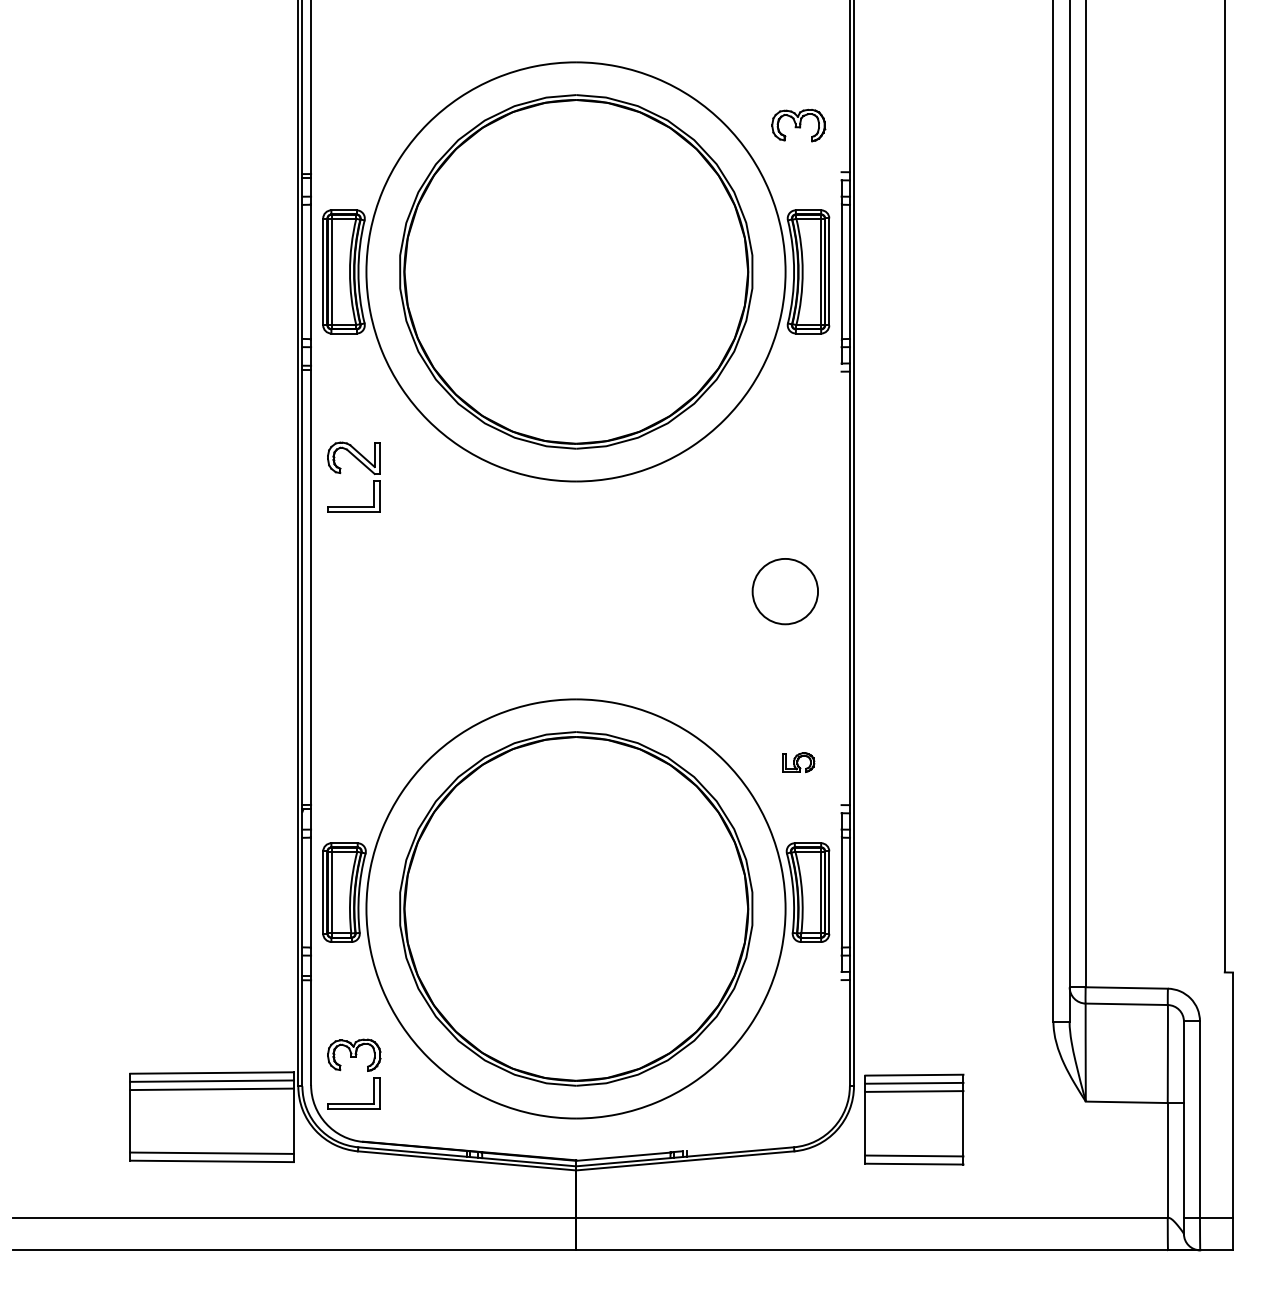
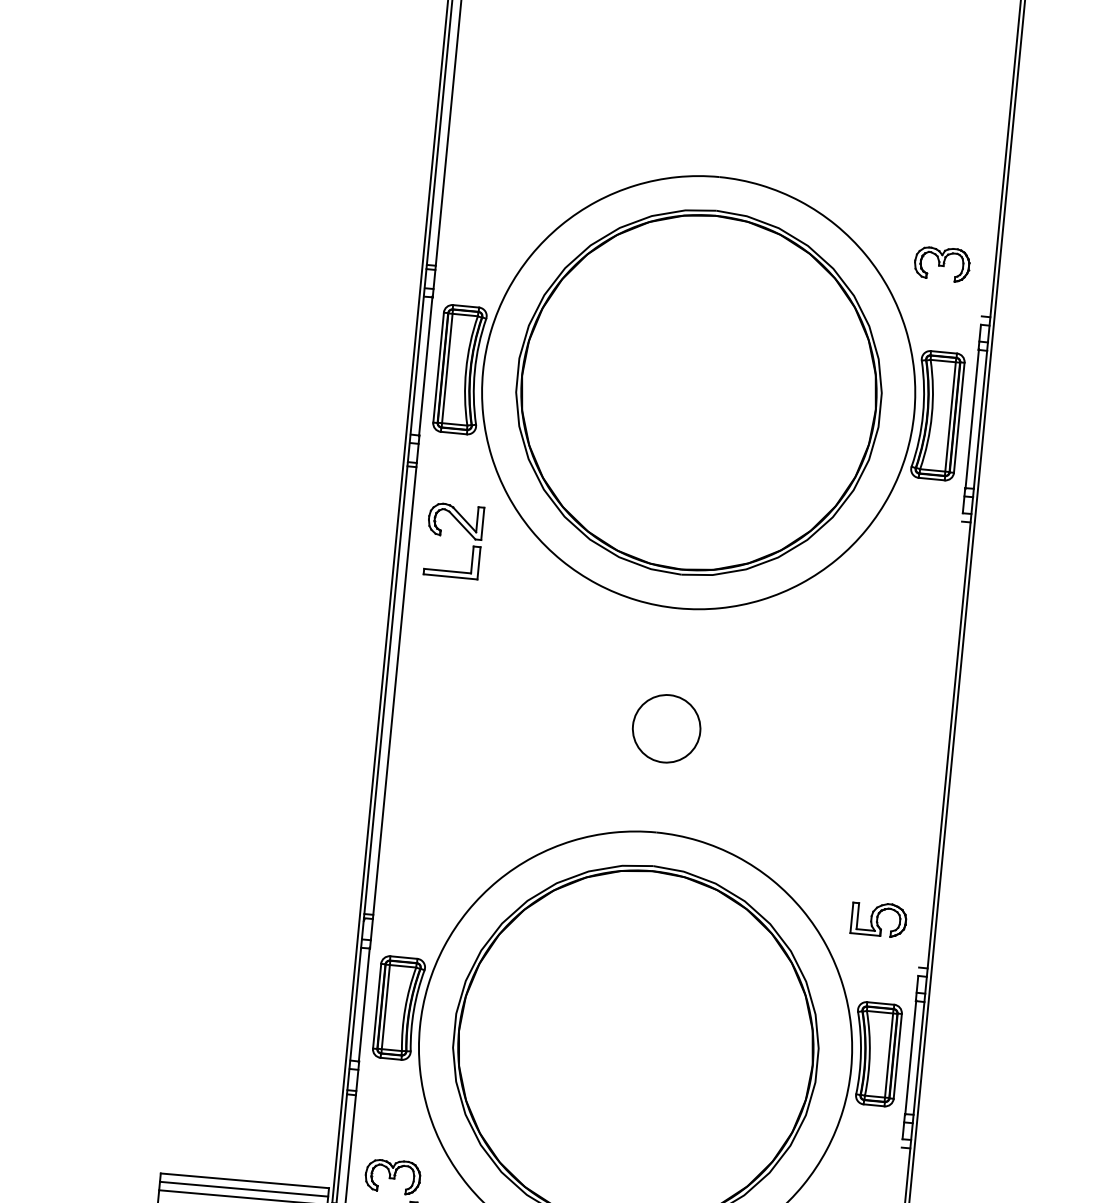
part: (341, 473) -> (441, 535), moved
circle: (784, 591) -> (665, 728), moved
part: (798, 762) -> (878, 919), size x1.67

